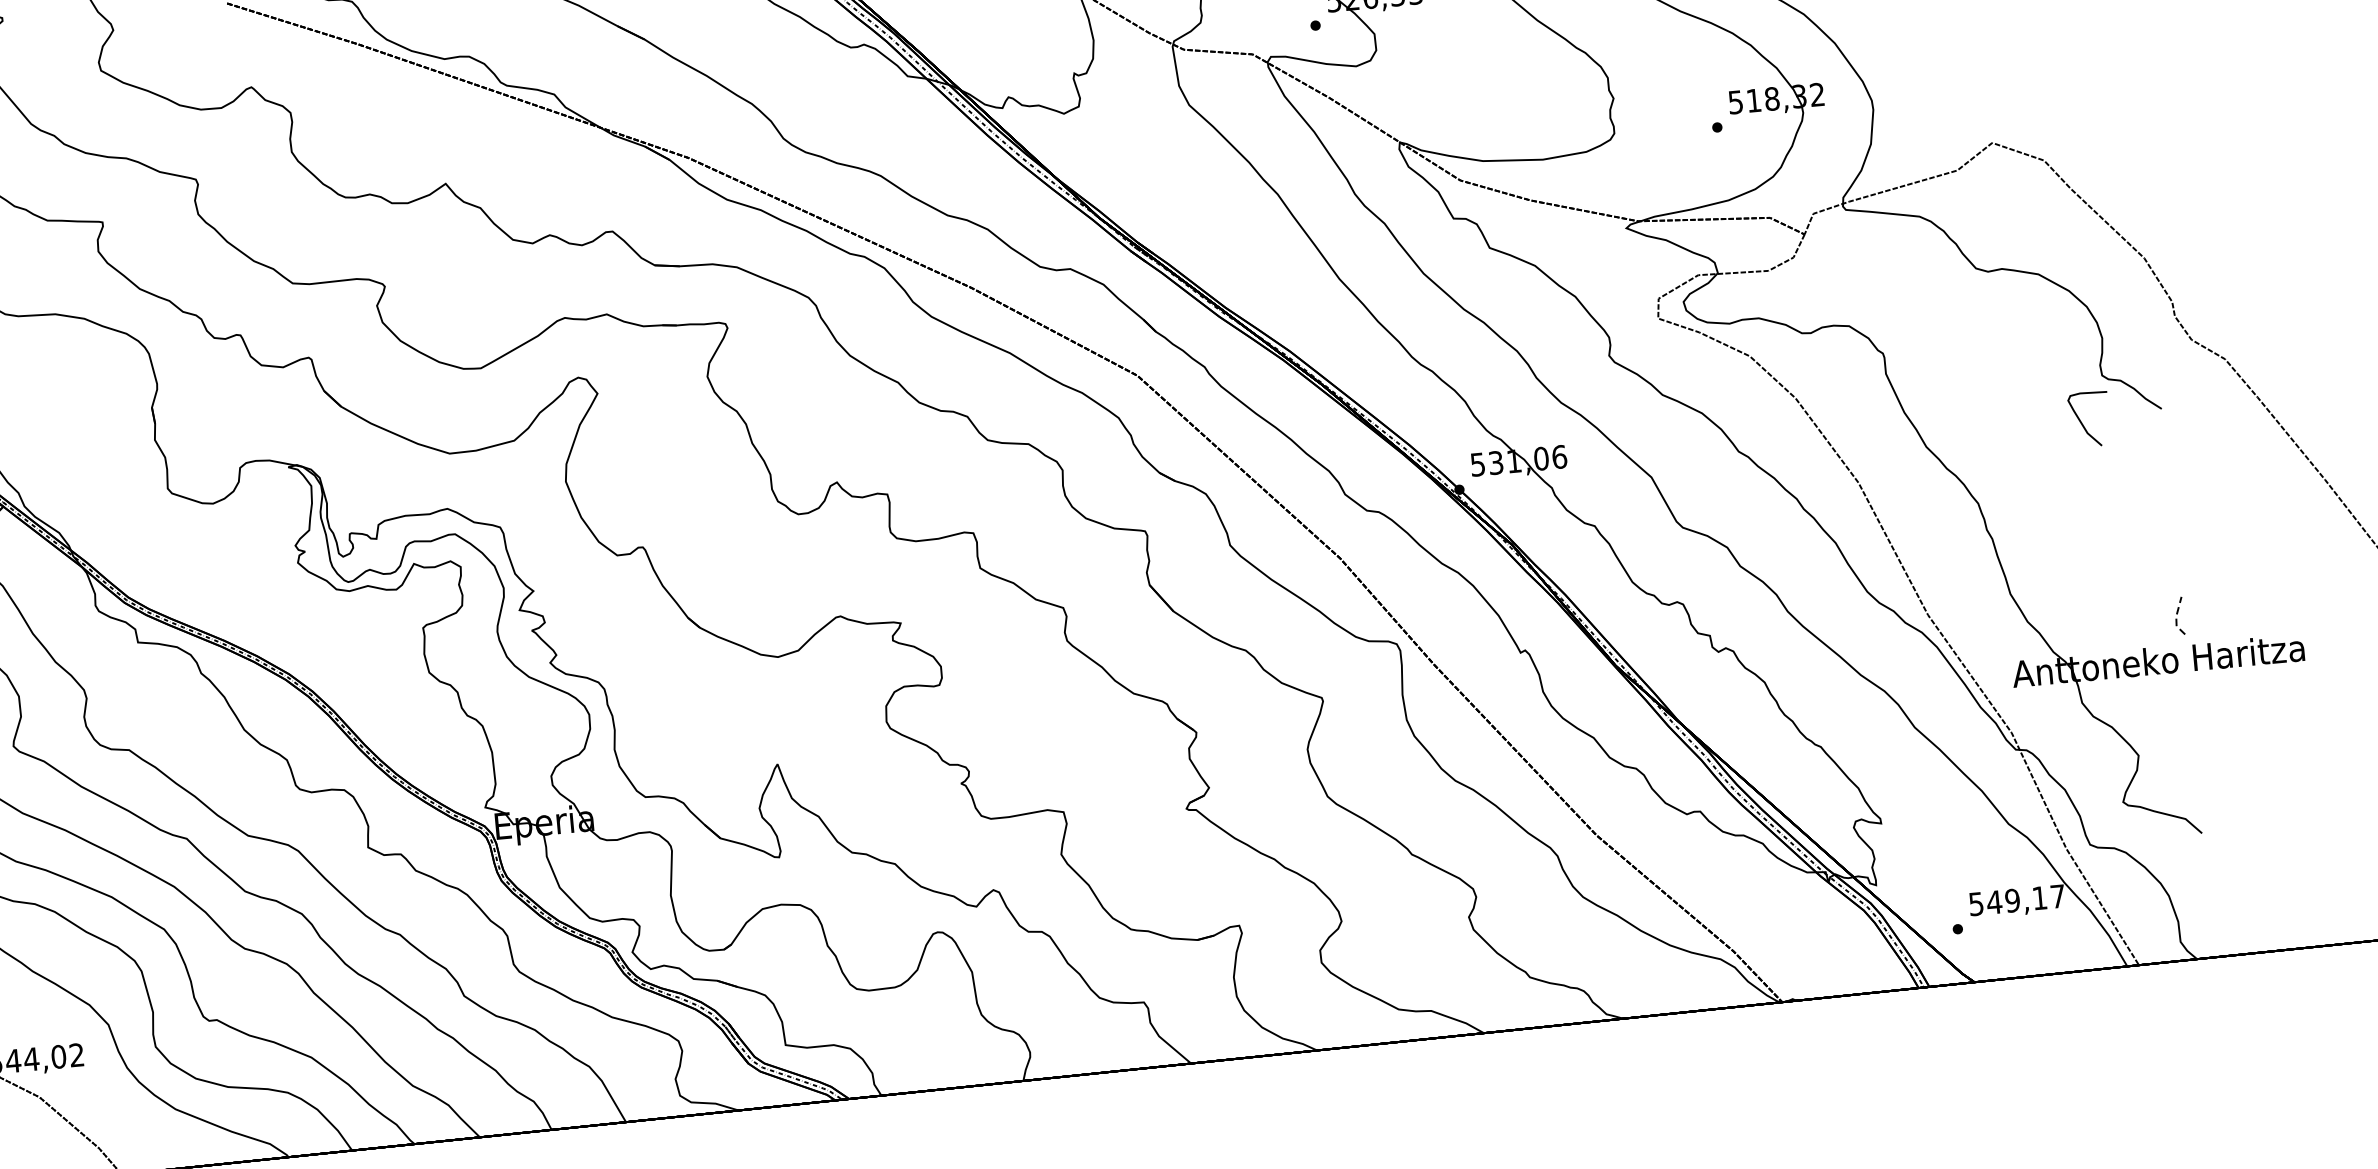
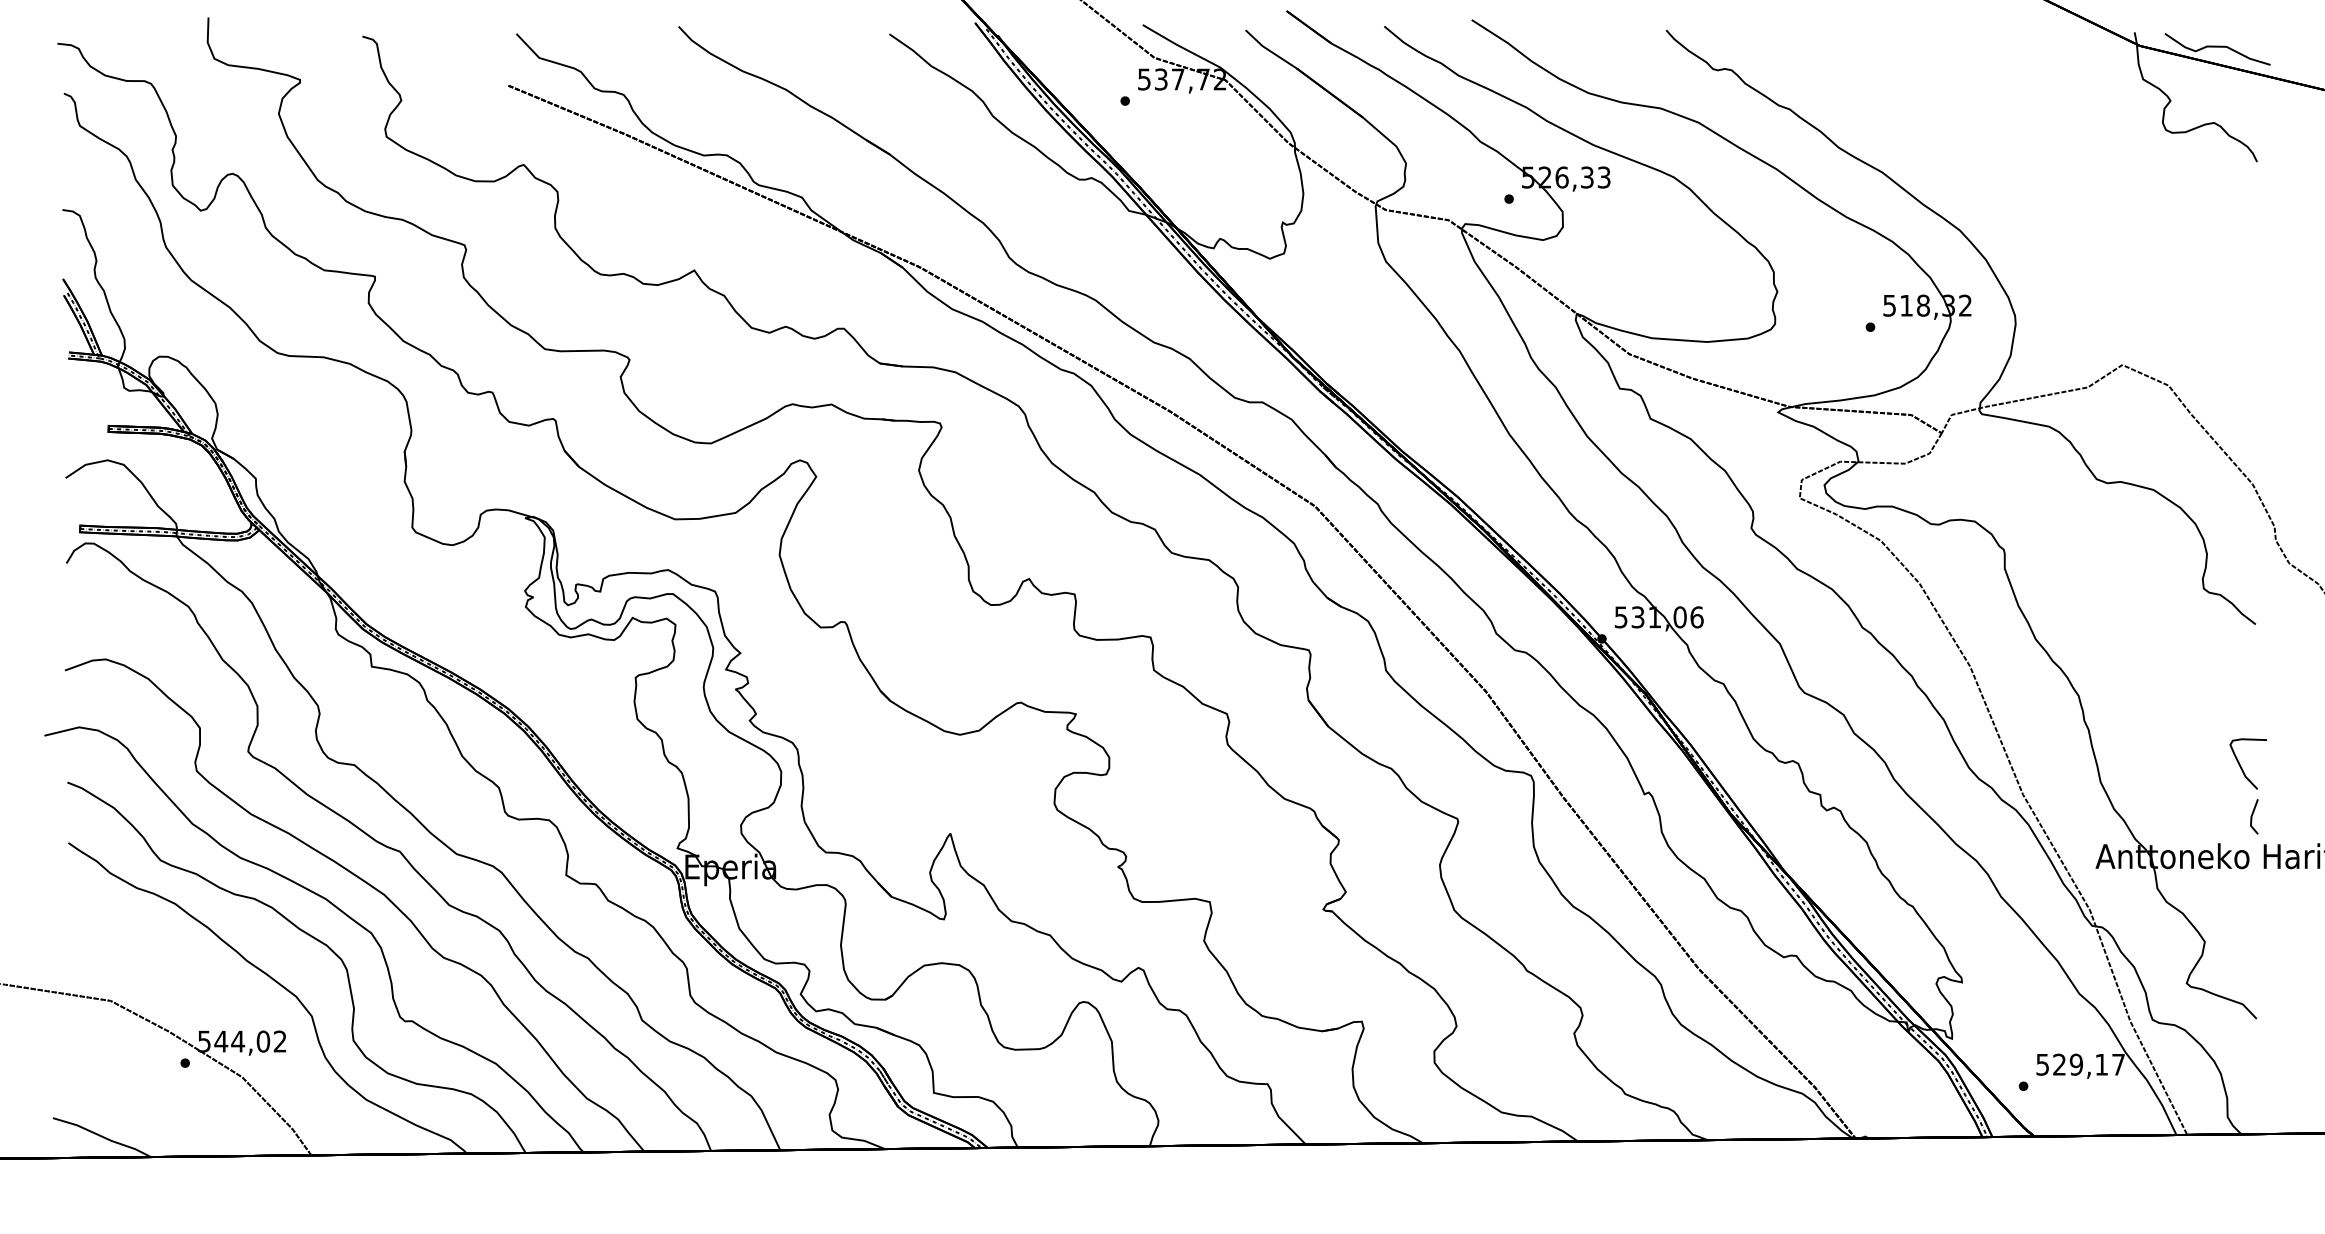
curve: (2082, 422) -> (2241, 766), moved
line: (2176, 618) -> (2251, 818), dashed -> solid
text: (1994, 902) -> (2059, 1064), 549,17 -> 529,17

